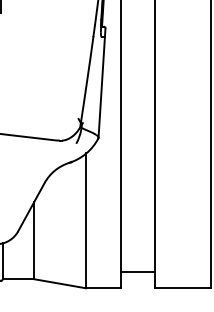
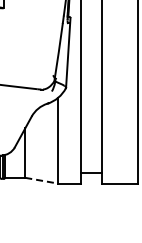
line: (59, 283) -> (41, 180), solid -> dashed

